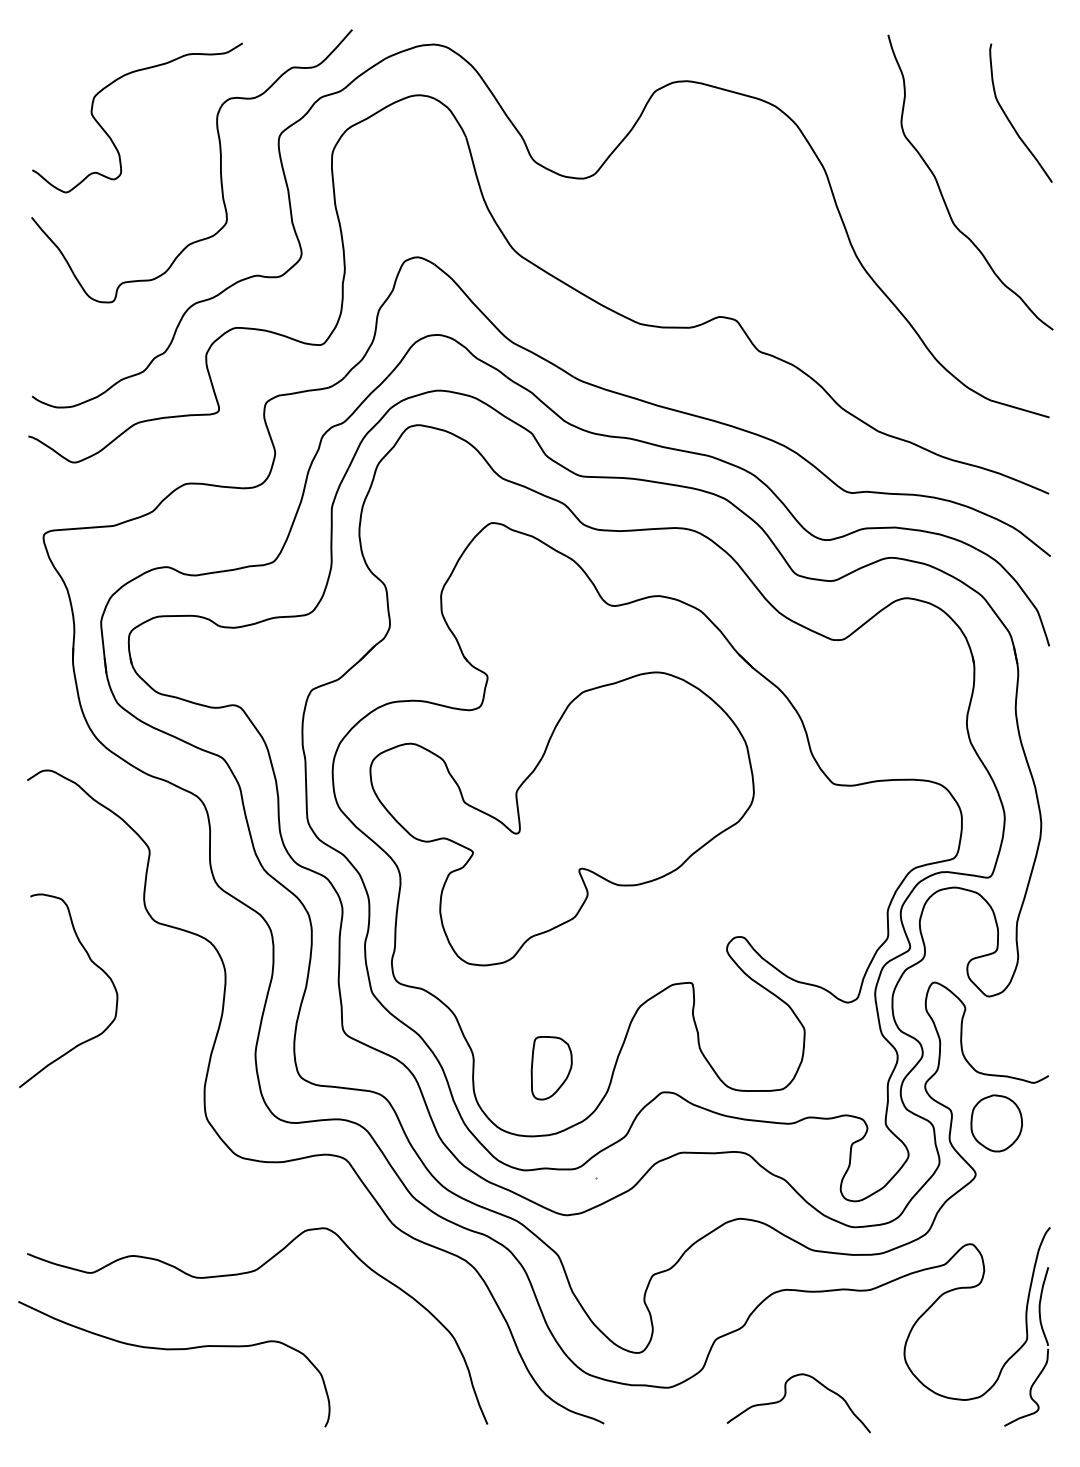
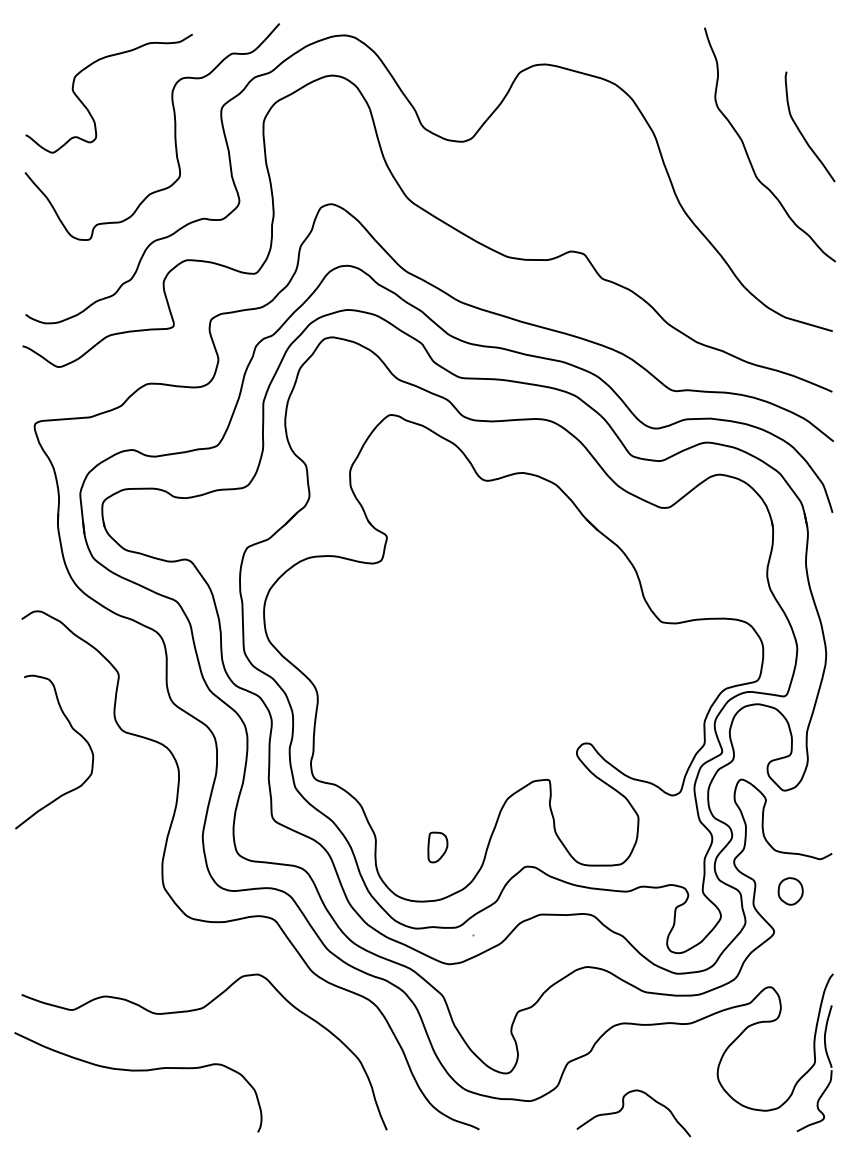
curve: (1008, 117) -> (800, 130), moved
part: (562, 818) -> (446, 649), removed
curve: (93, 964) -> (74, 731), moved
part: (551, 1068) -> (437, 847), size x0.6
part: (996, 1123) -> (790, 891), size x0.6

